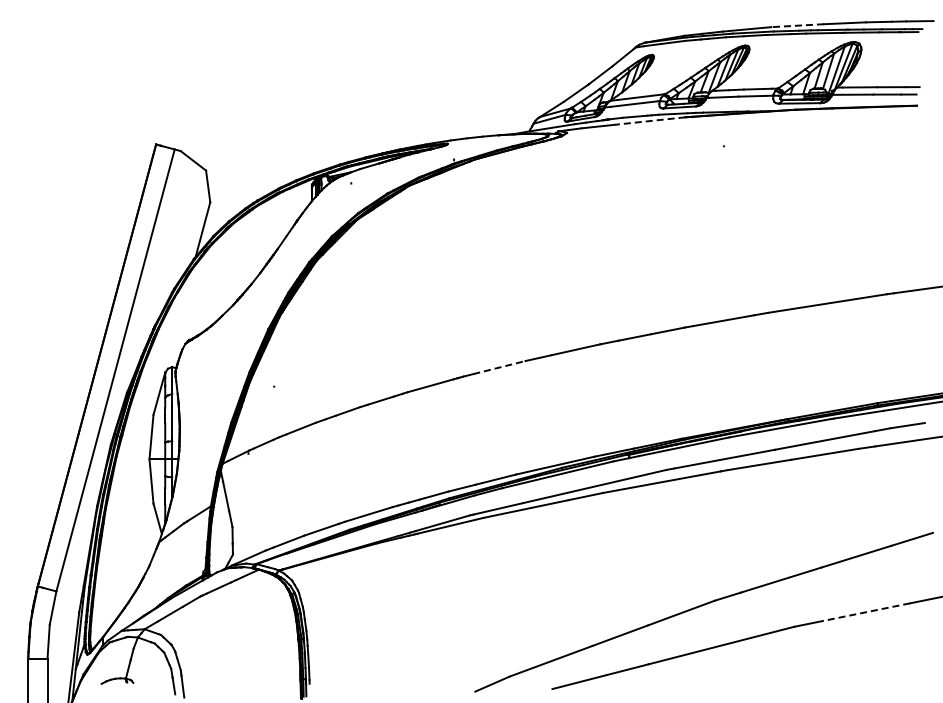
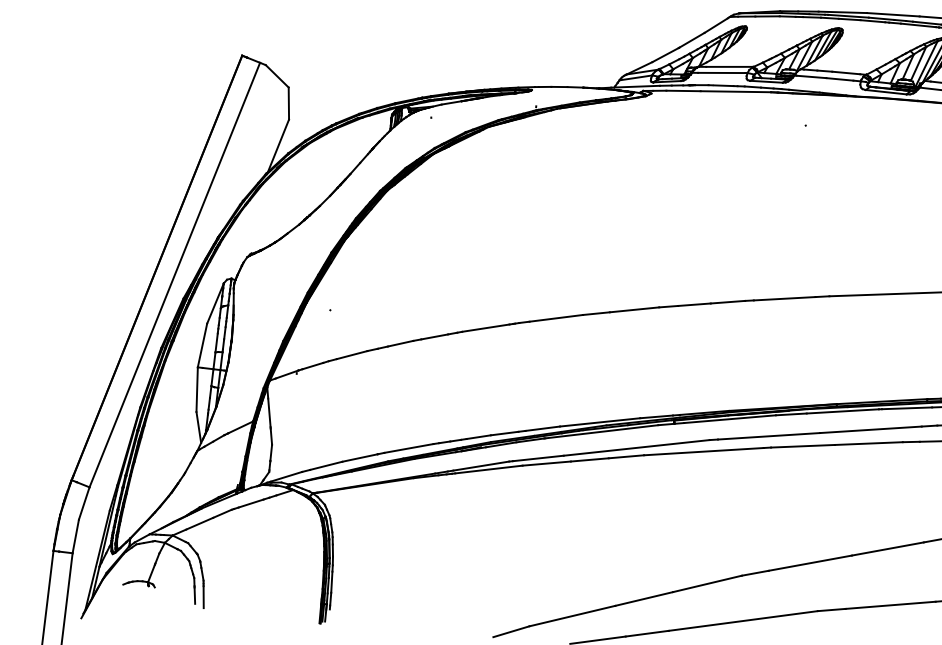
line: (797, 25) -> (893, 14), dashed -> solid
line: (650, 121) -> (735, 92), dashed -> solid
line: (499, 367) -> (556, 318), dashed -> solid
line: (865, 612) -> (890, 605), dashed -> solid

